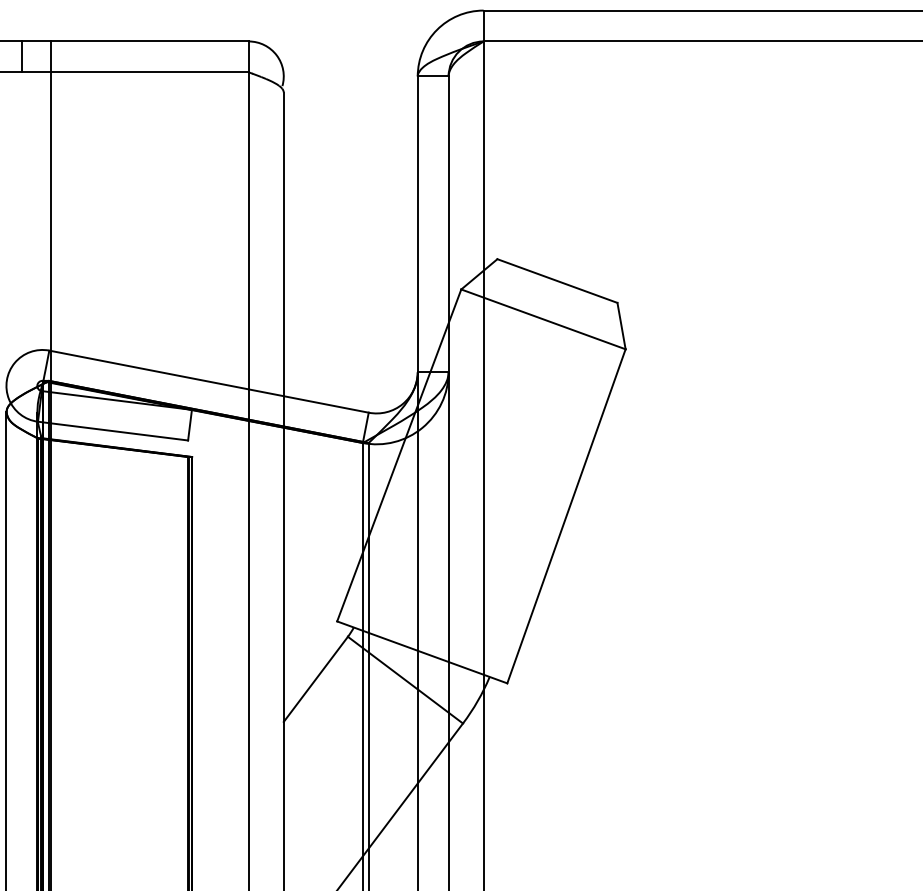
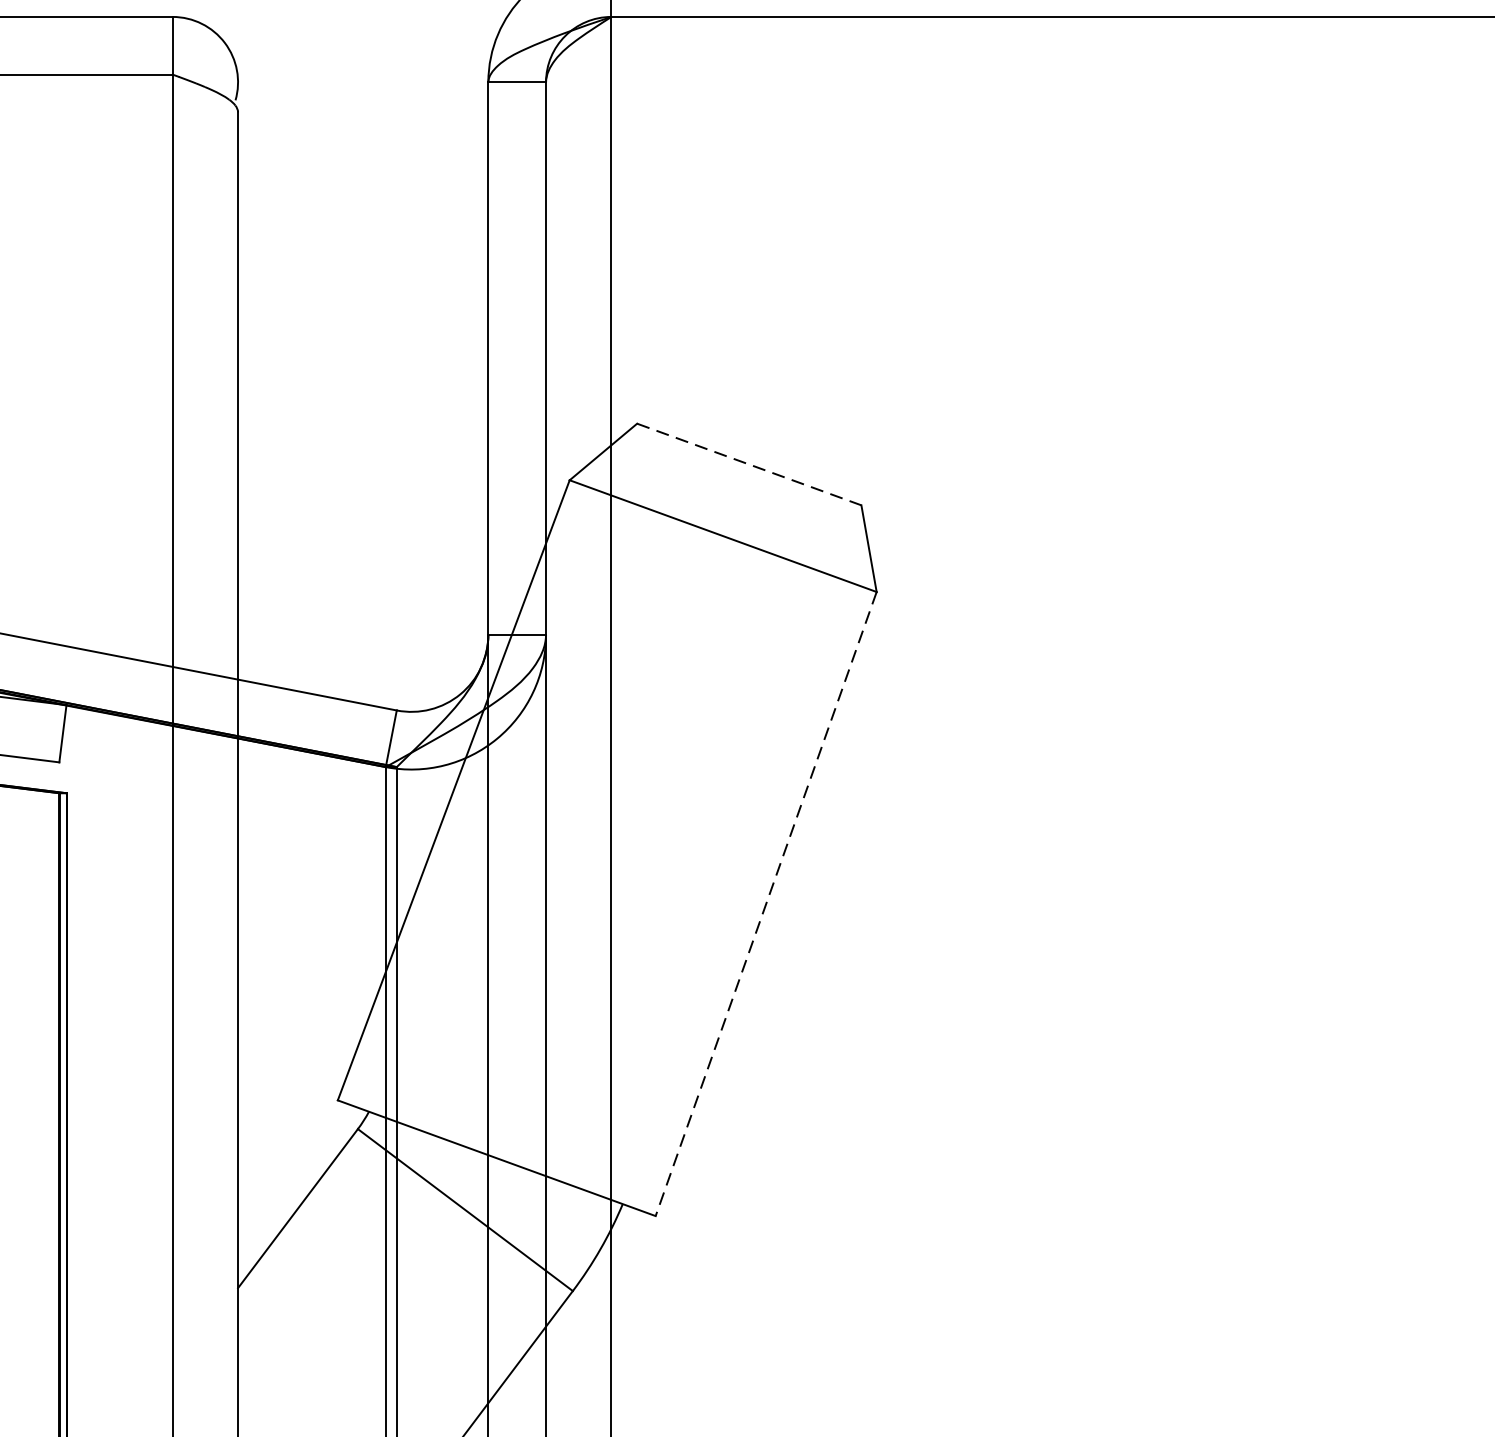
line: (557, 281) -> (749, 465), solid -> dashed
line: (566, 516) -> (766, 904), solid -> dashed

